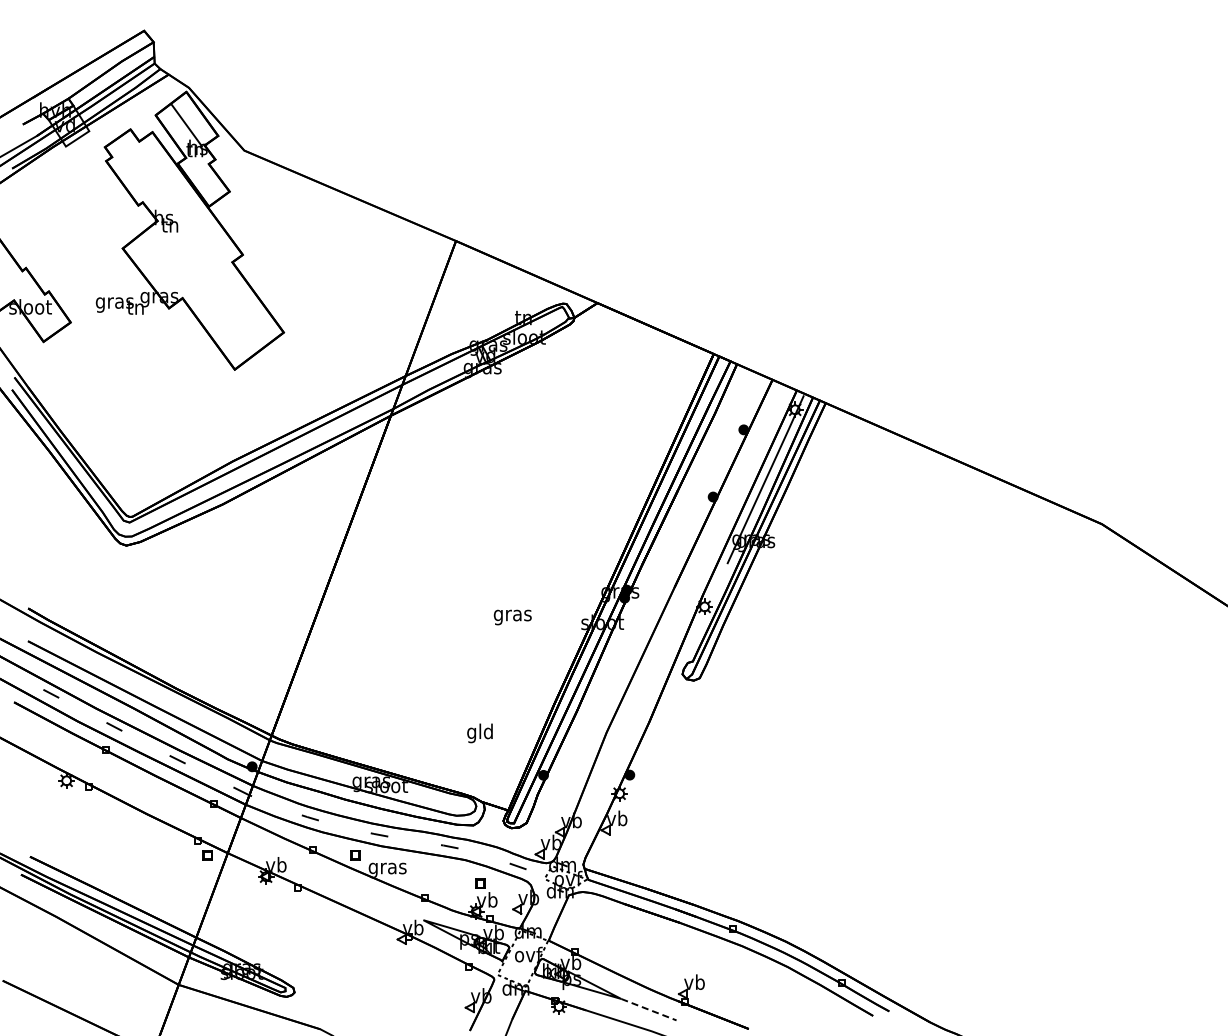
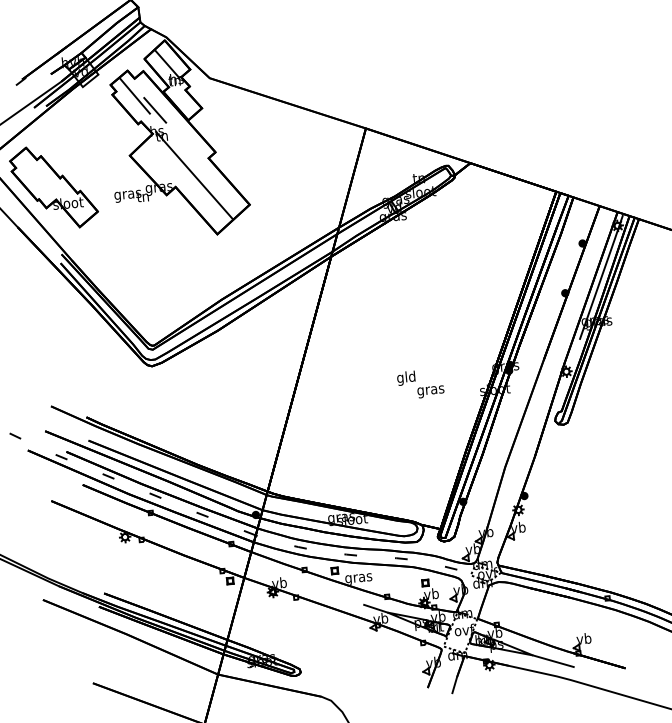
line: (137, 165) -> (134, 95), added
line: (163, 188) -> (154, 110), added
line: (210, 284) -> (194, 175), added
text: (479, 733) -> (405, 378), moved
line: (407, 913) -> (375, 608), added
line: (648, 1009) -> (553, 661), dashed -> solid

